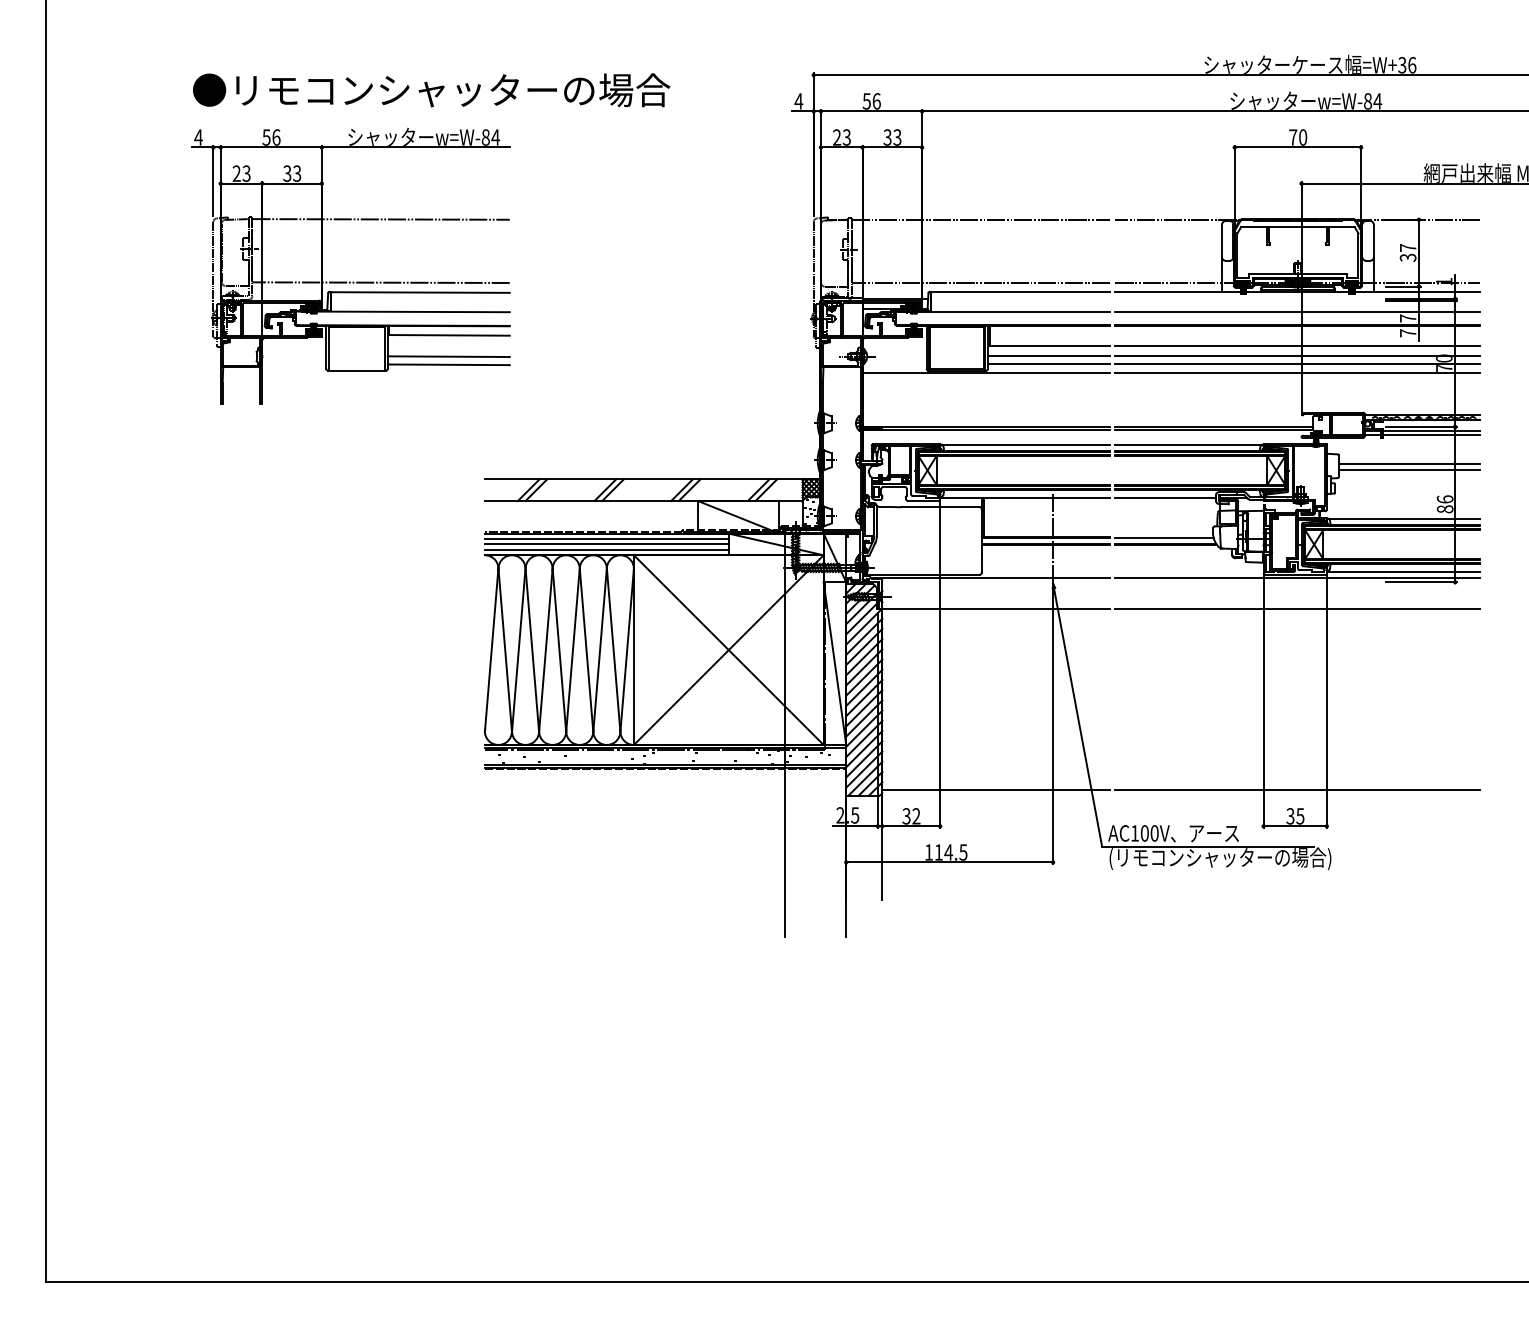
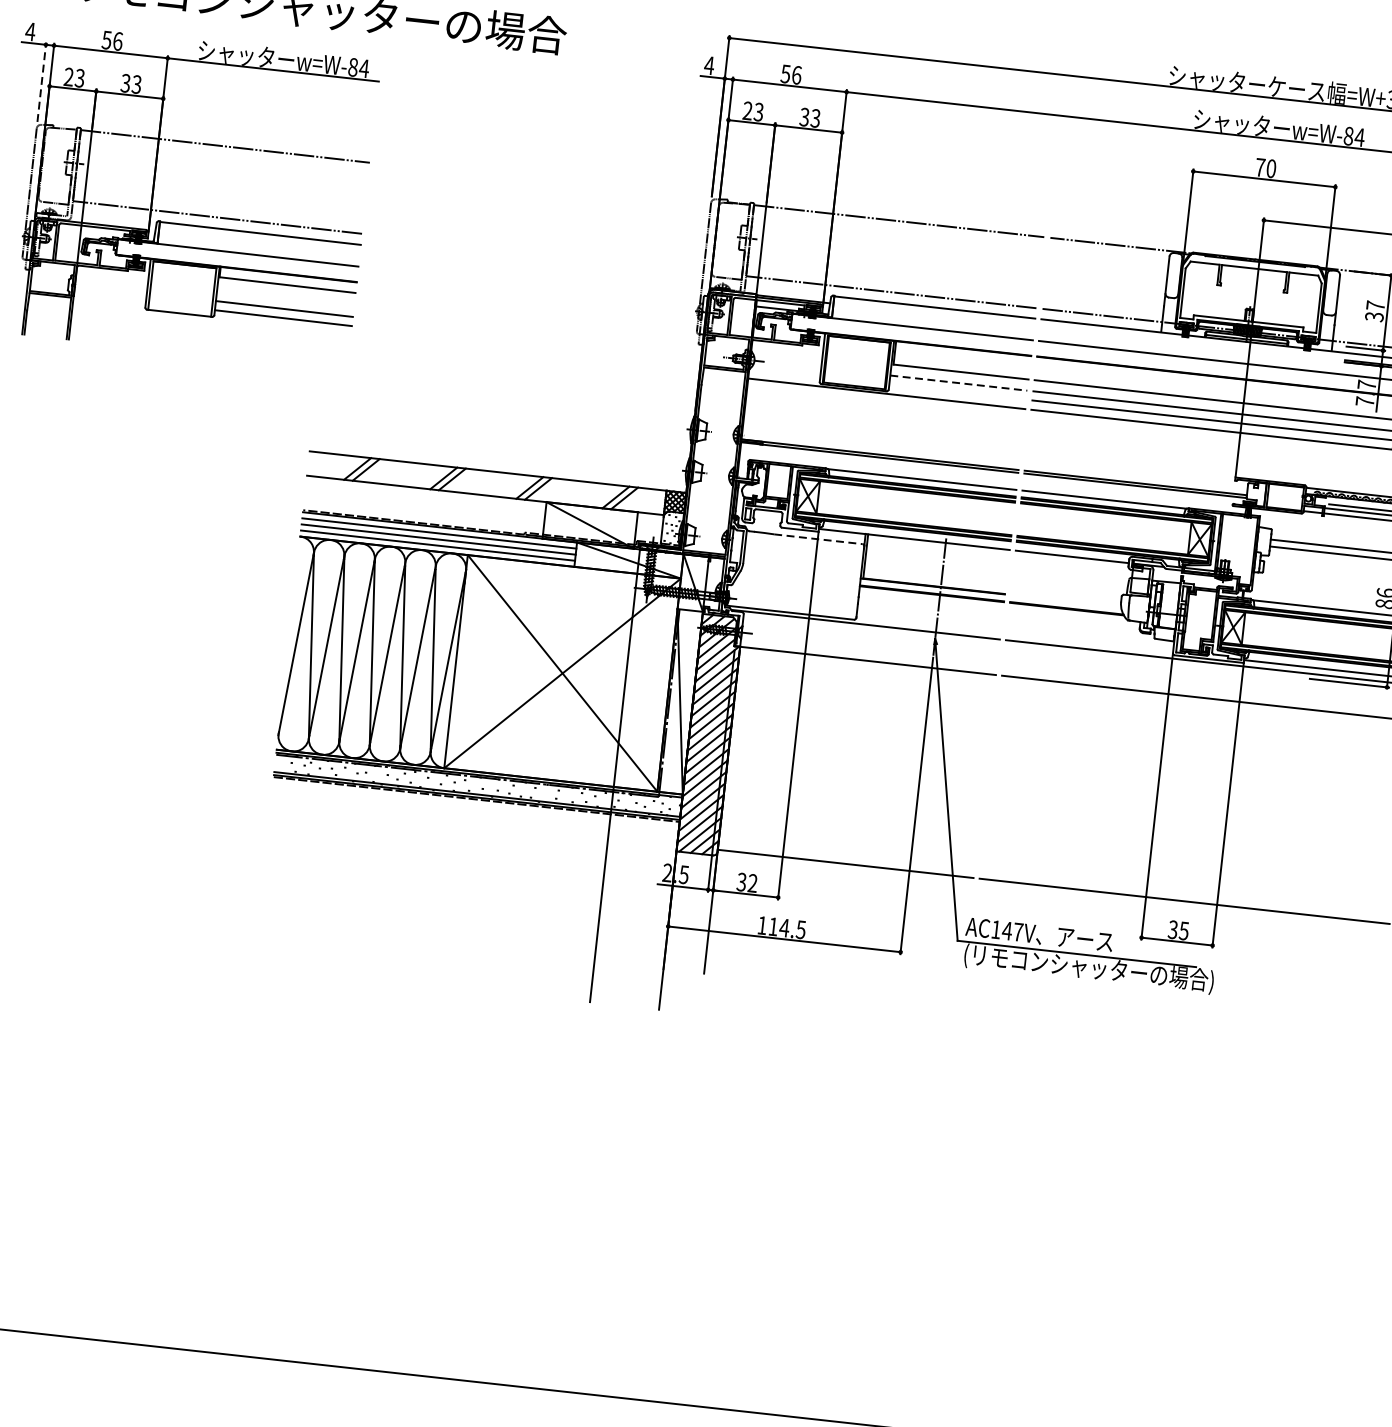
line: (213, 180) -> (41, 81), solid -> dashed
line: (1049, 356) -> (959, 383), solid -> dashed
line: (1049, 364) -> (958, 392), removed
line: (941, 507) -> (819, 539), solid -> dashed
line: (1164, 537) -> (1066, 600), removed
text: (1149, 833) -> (1012, 931), AC100V -> AC147V

